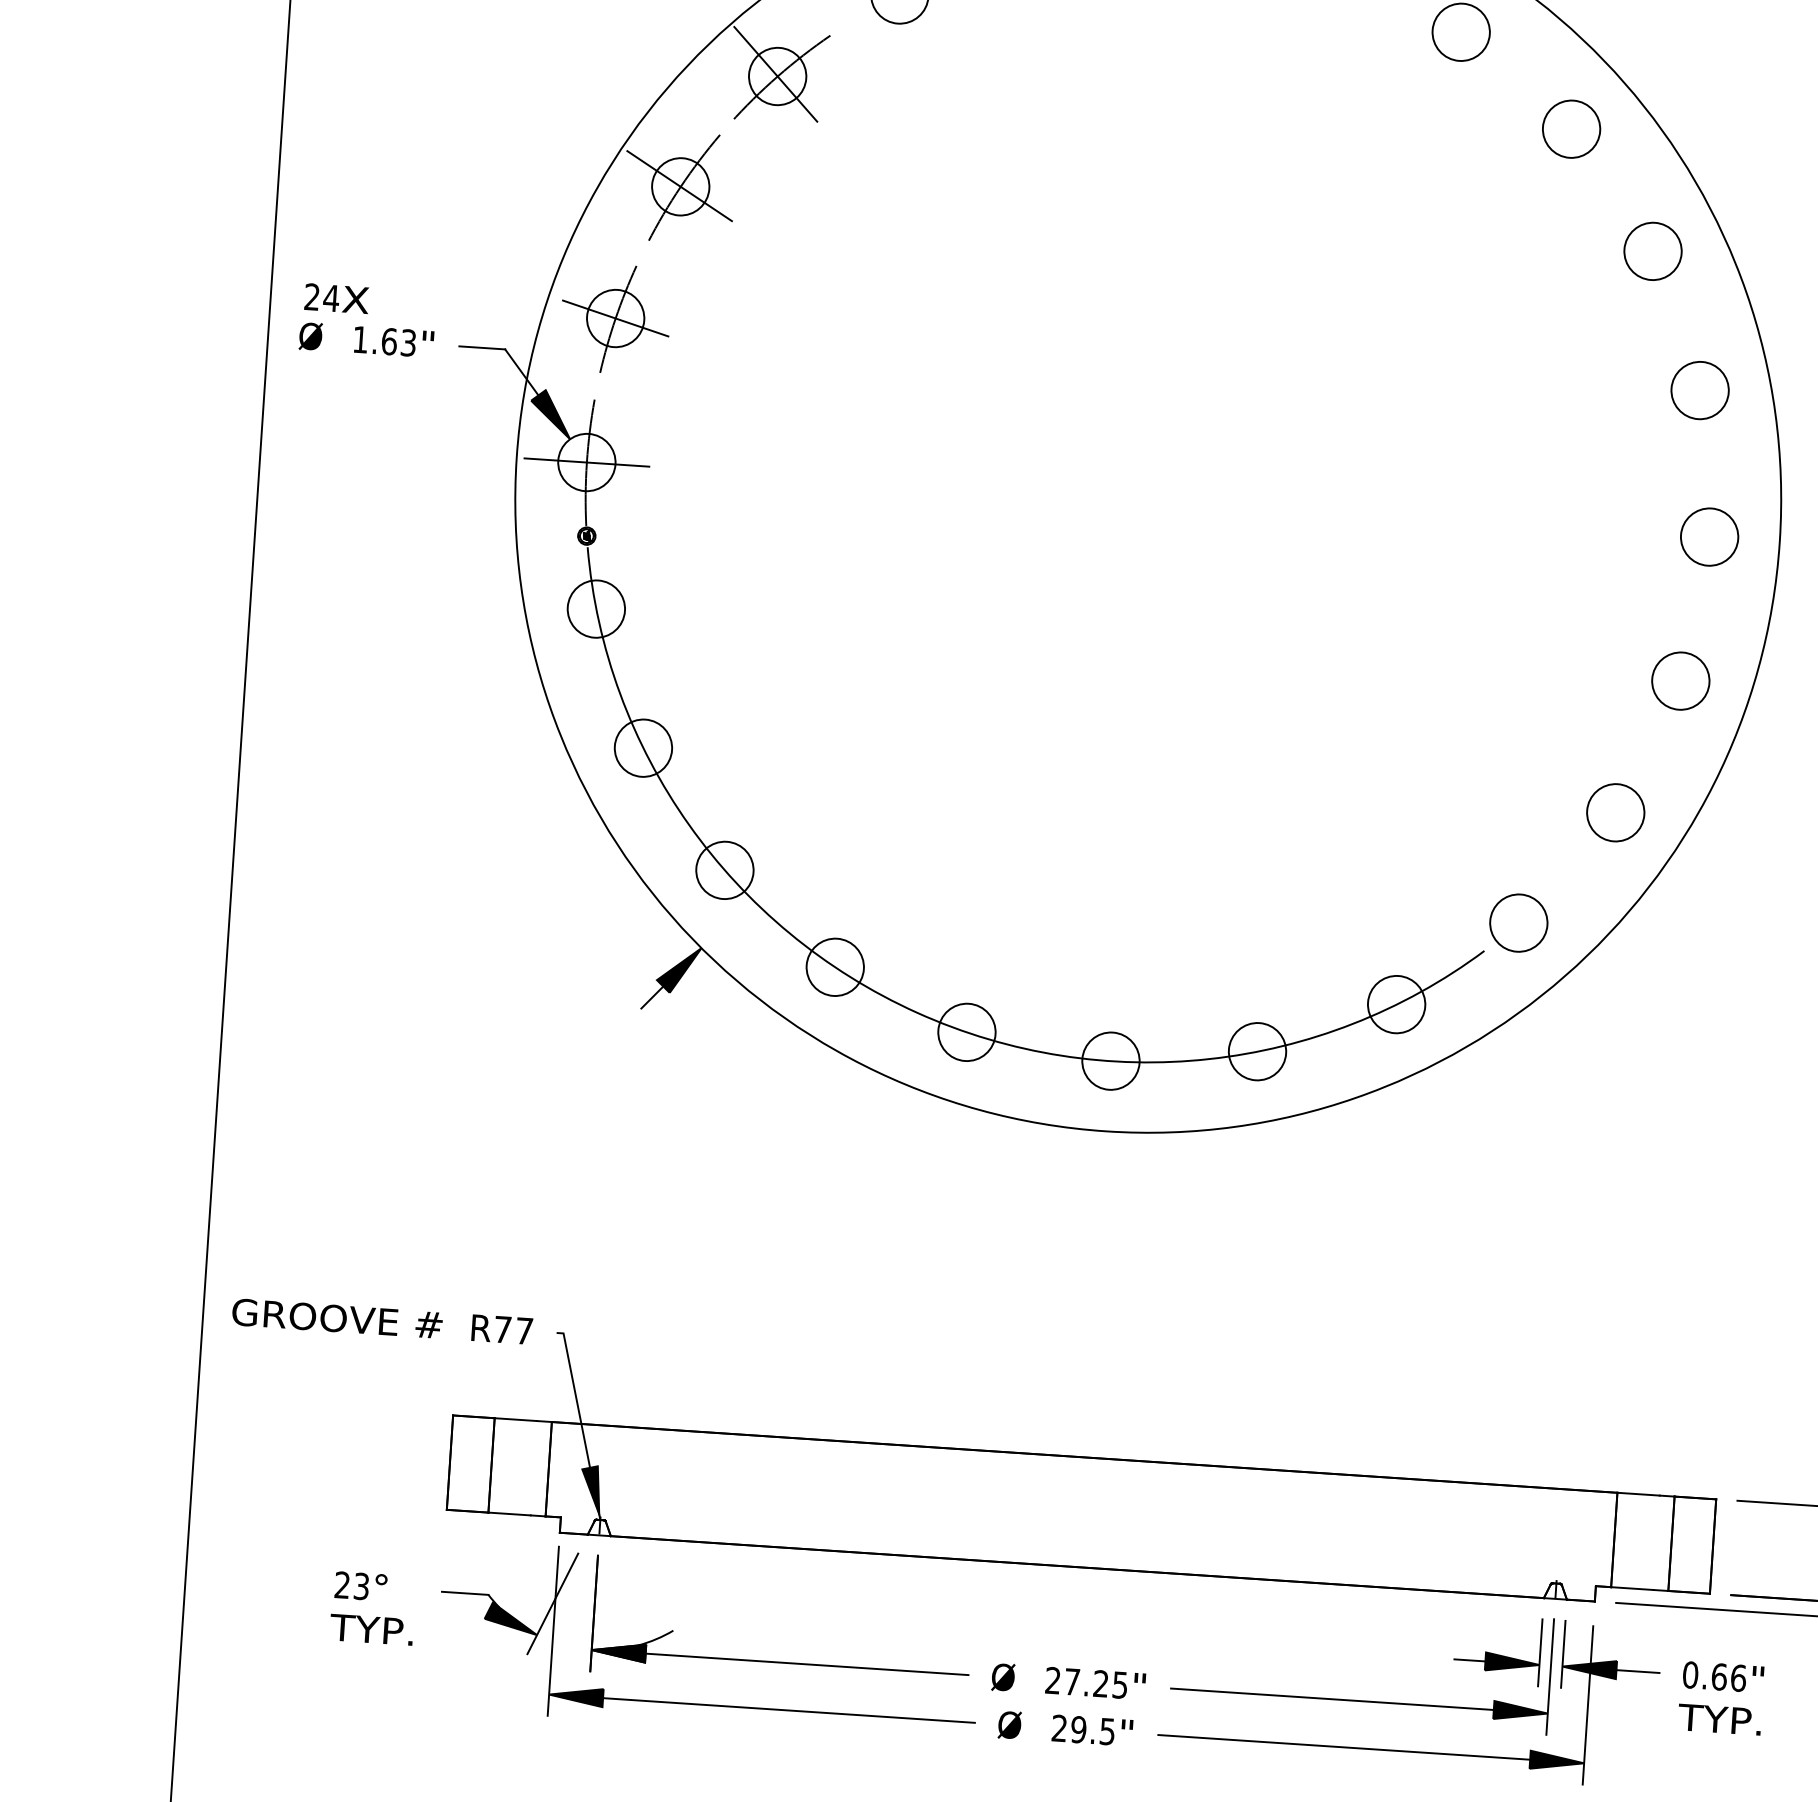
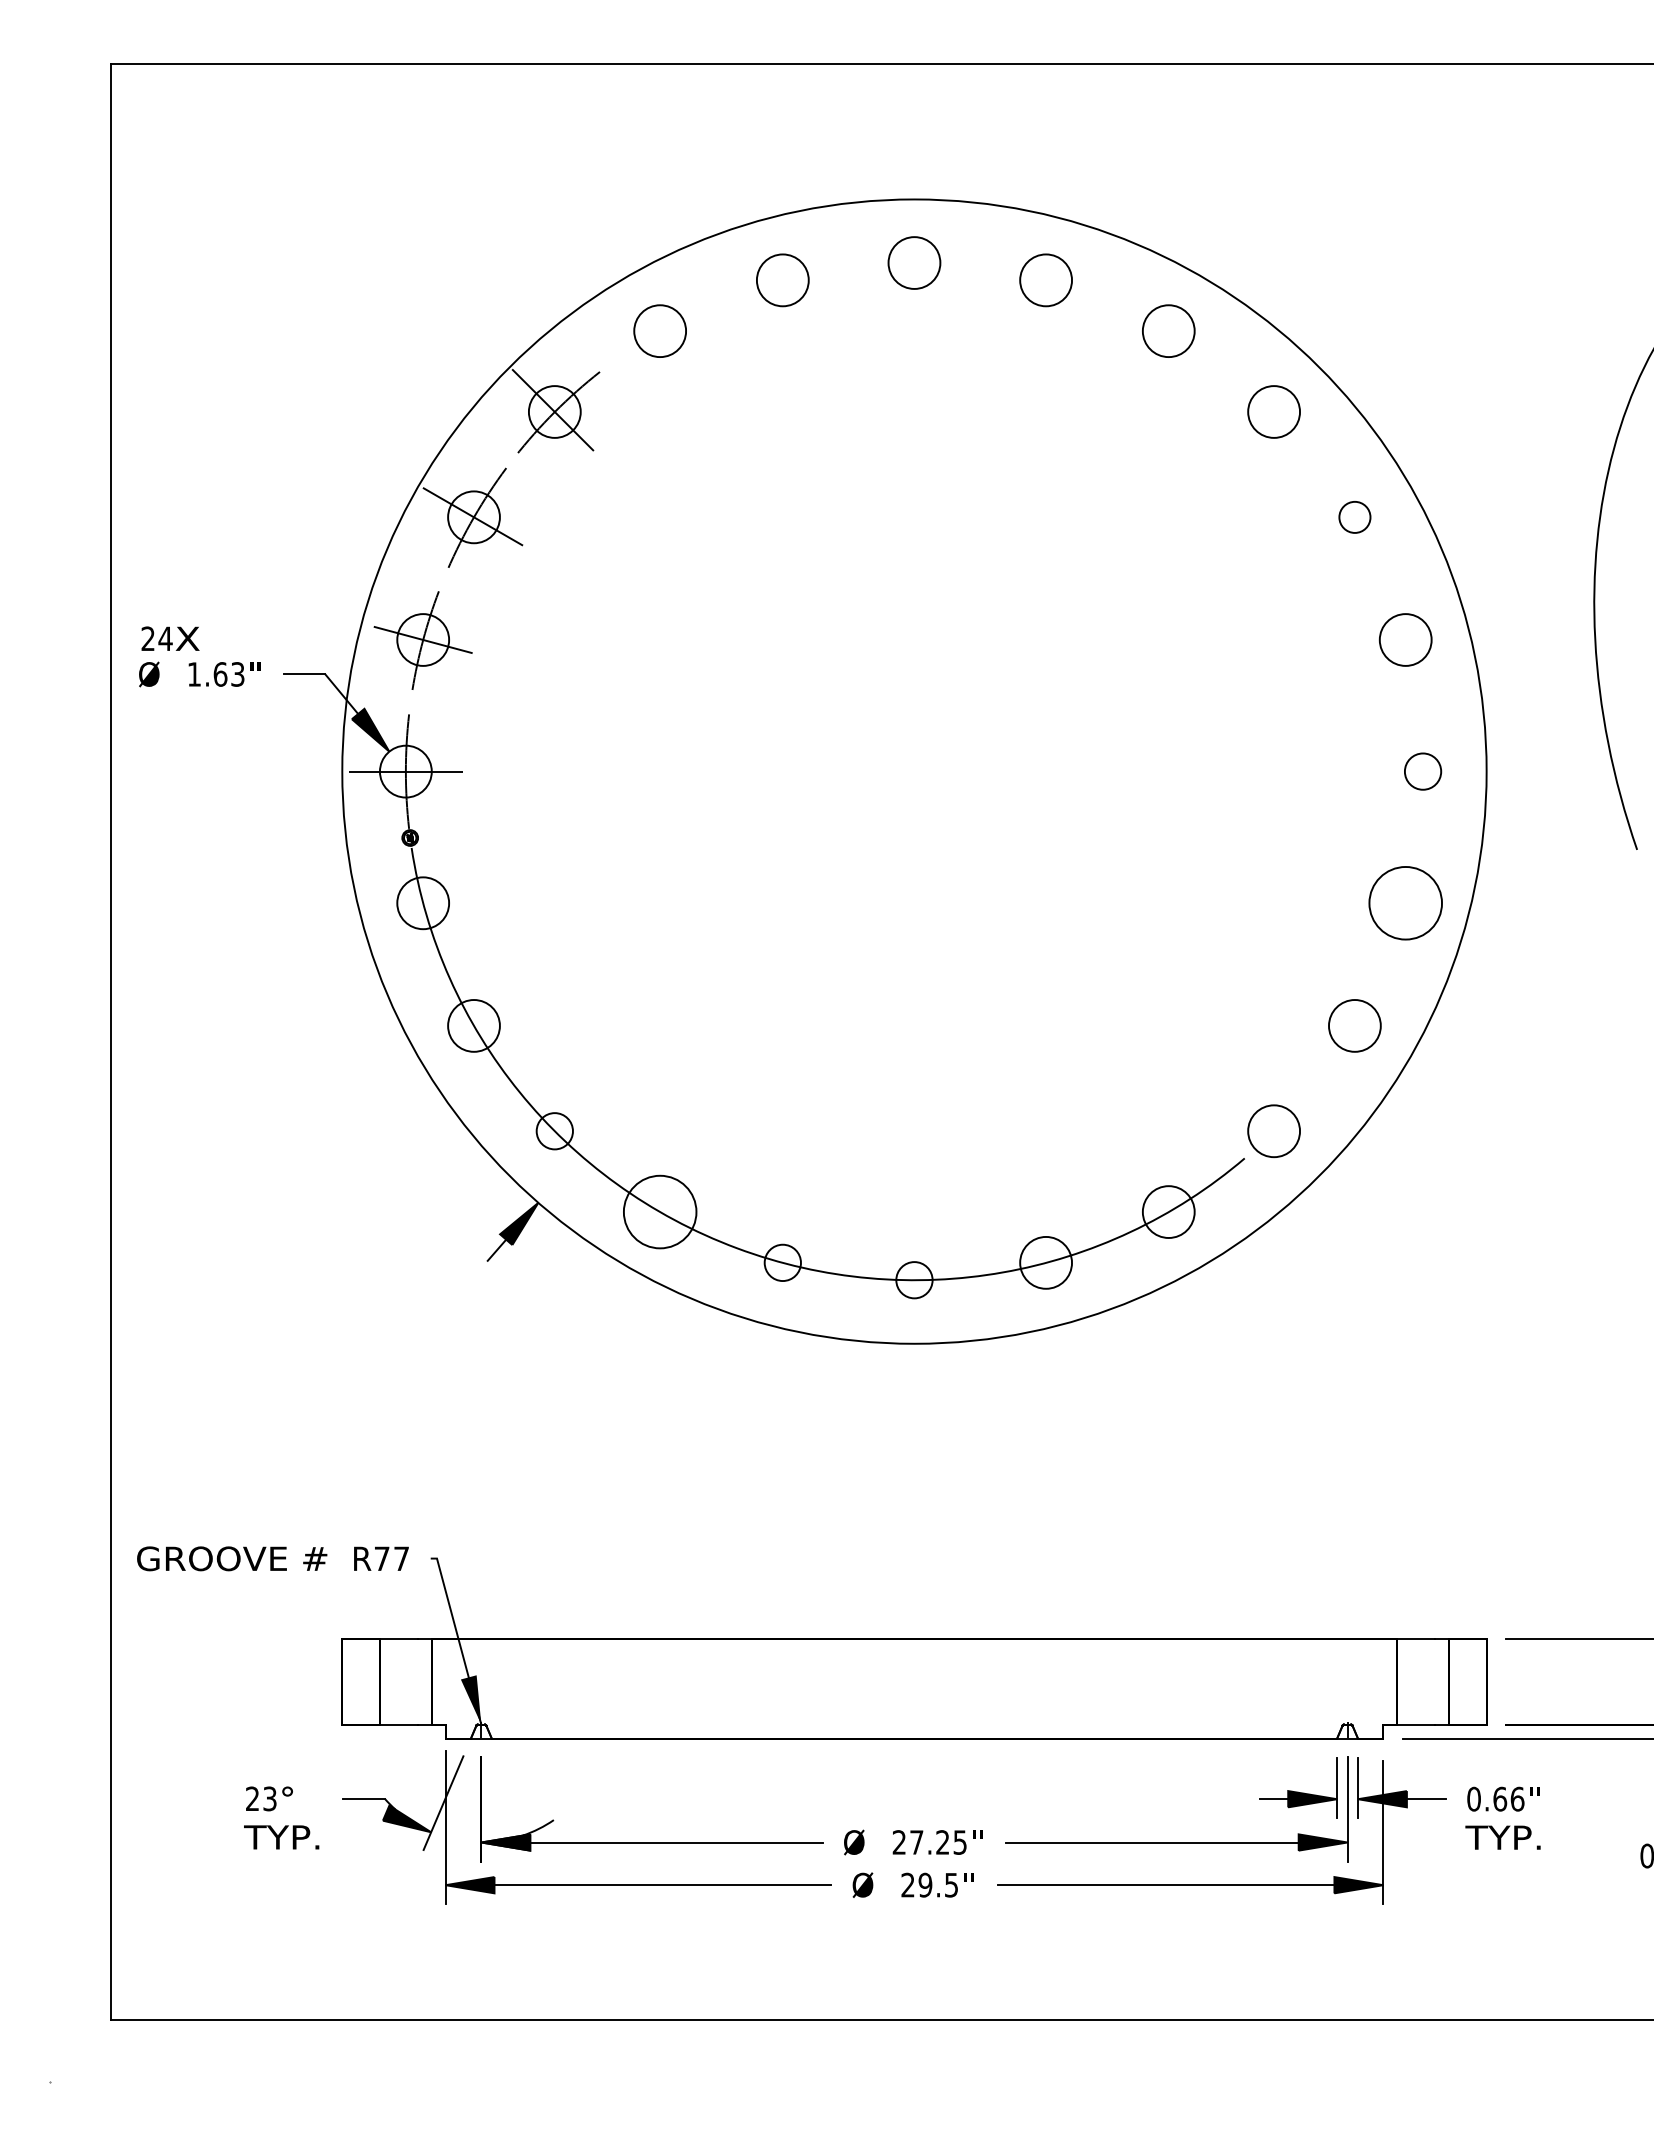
circle: (1652, 251) -> (1354, 517), size x0.6
circle: (1709, 536) -> (1422, 771), size x0.7
circle: (1680, 681) -> (1405, 903), size x1.4
circle: (724, 870) -> (554, 1131), size x0.7
circle: (835, 966) -> (660, 1211), size x1.4
circle: (966, 1031) -> (782, 1262), size x0.7
circle: (1110, 1061) -> (914, 1280), size x0.7

